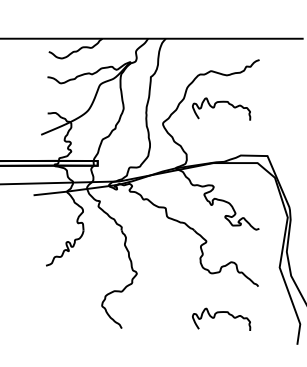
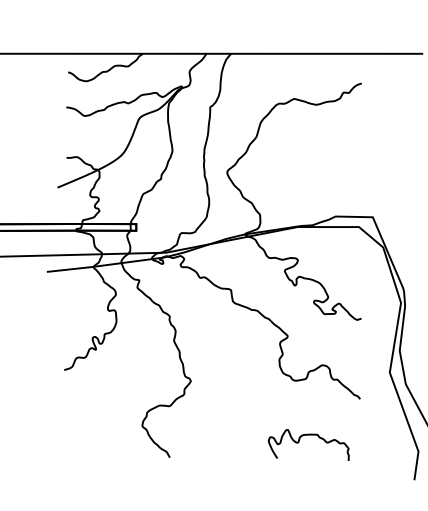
curve: (221, 102) -> (308, 142), removed

